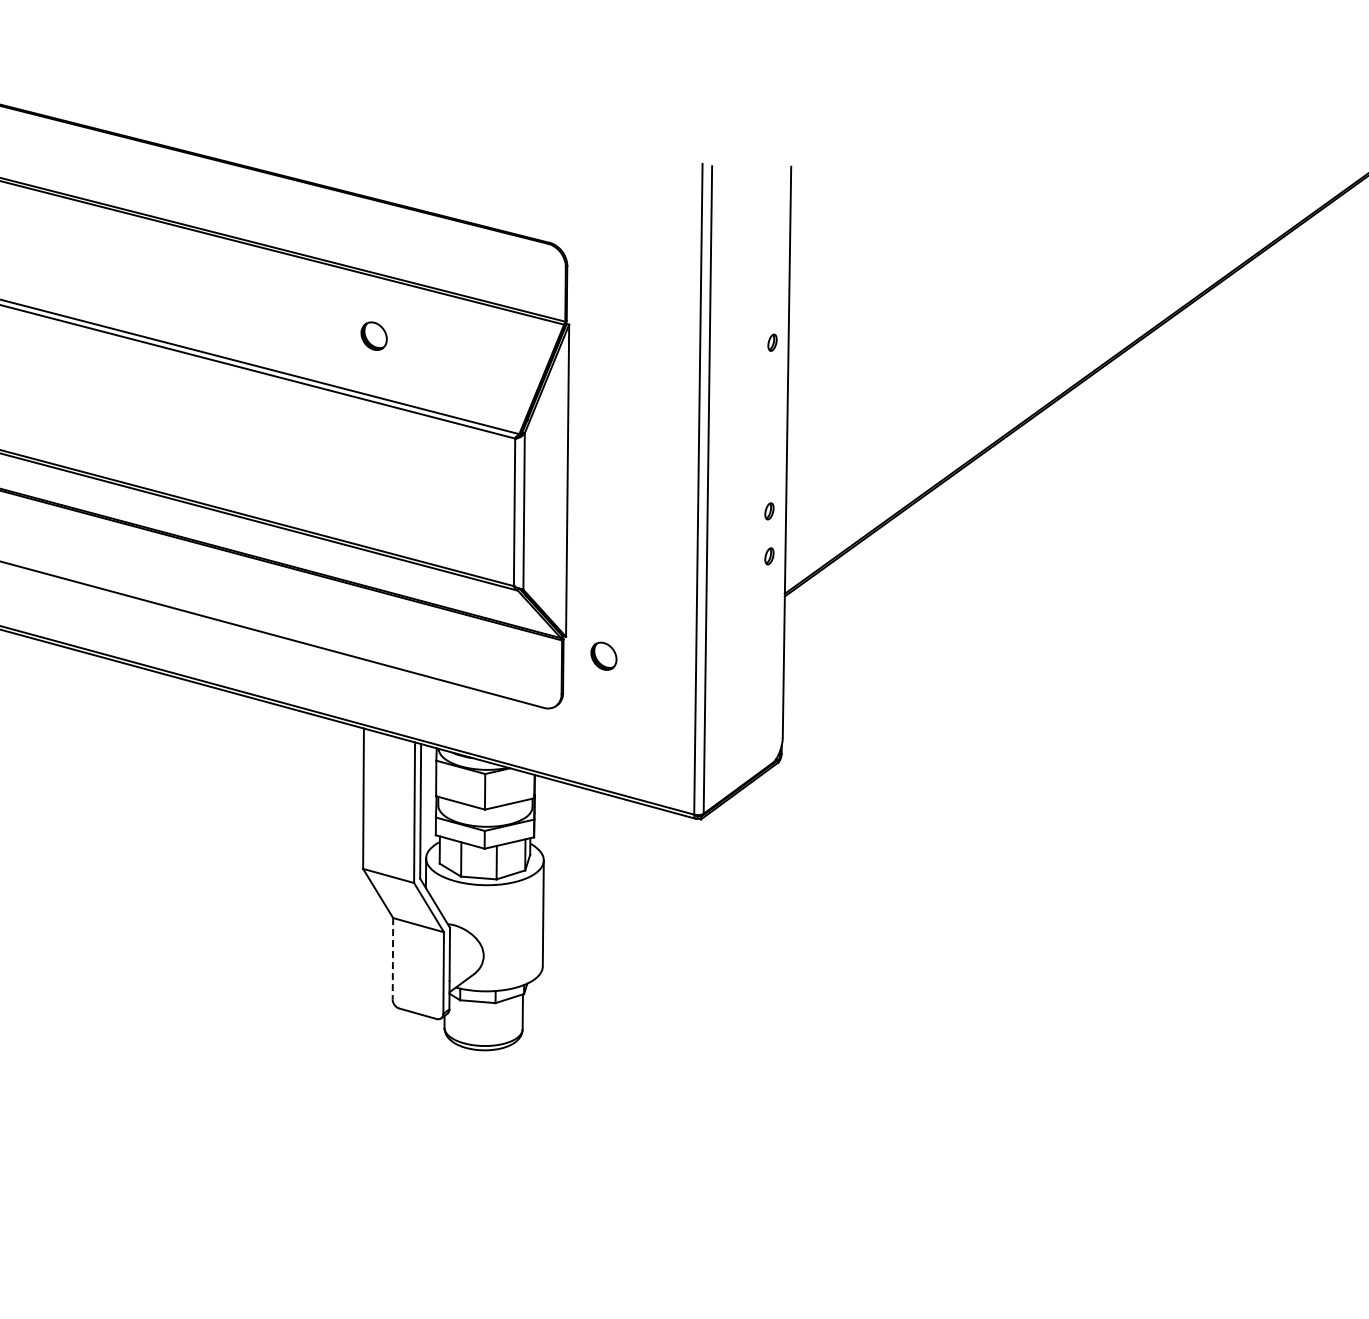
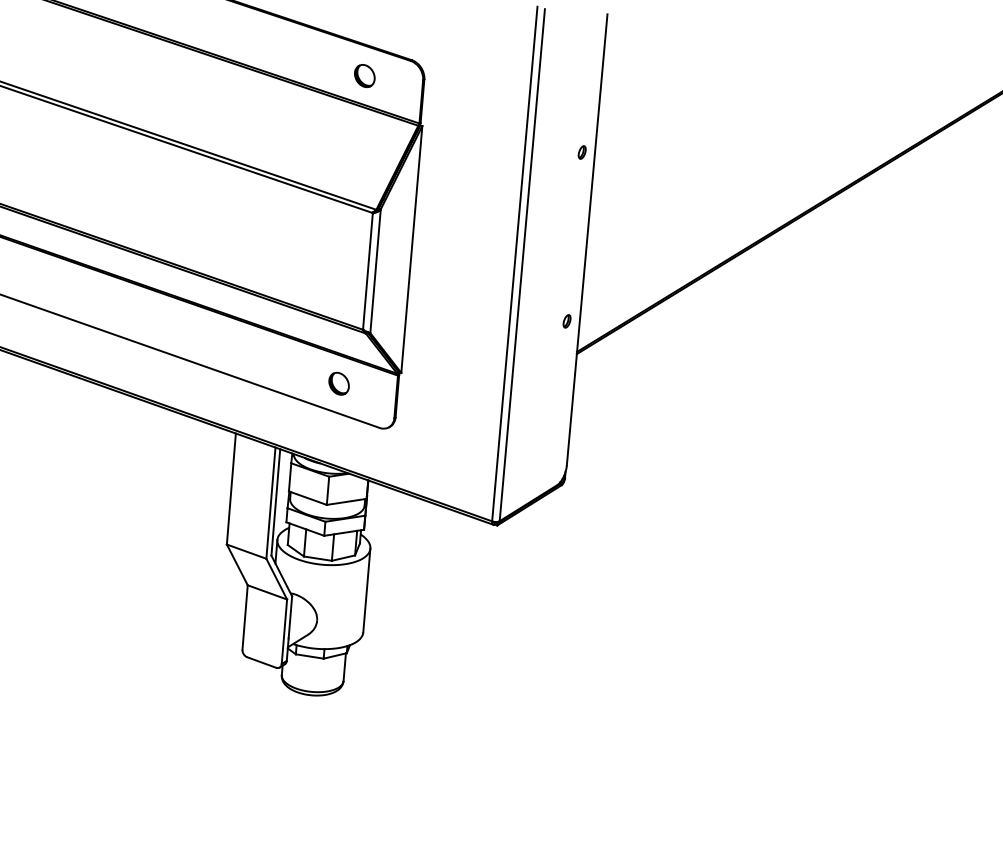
part: (373, 335) -> (364, 75), moved
part: (769, 511) -> (569, 285), removed
part: (603, 655) -> (338, 383), moved
line: (392, 958) -> (244, 617), dashed -> solid

